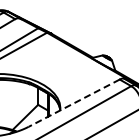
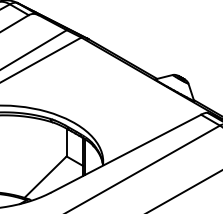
line: (73, 103) -> (124, 154), dashed -> solid

